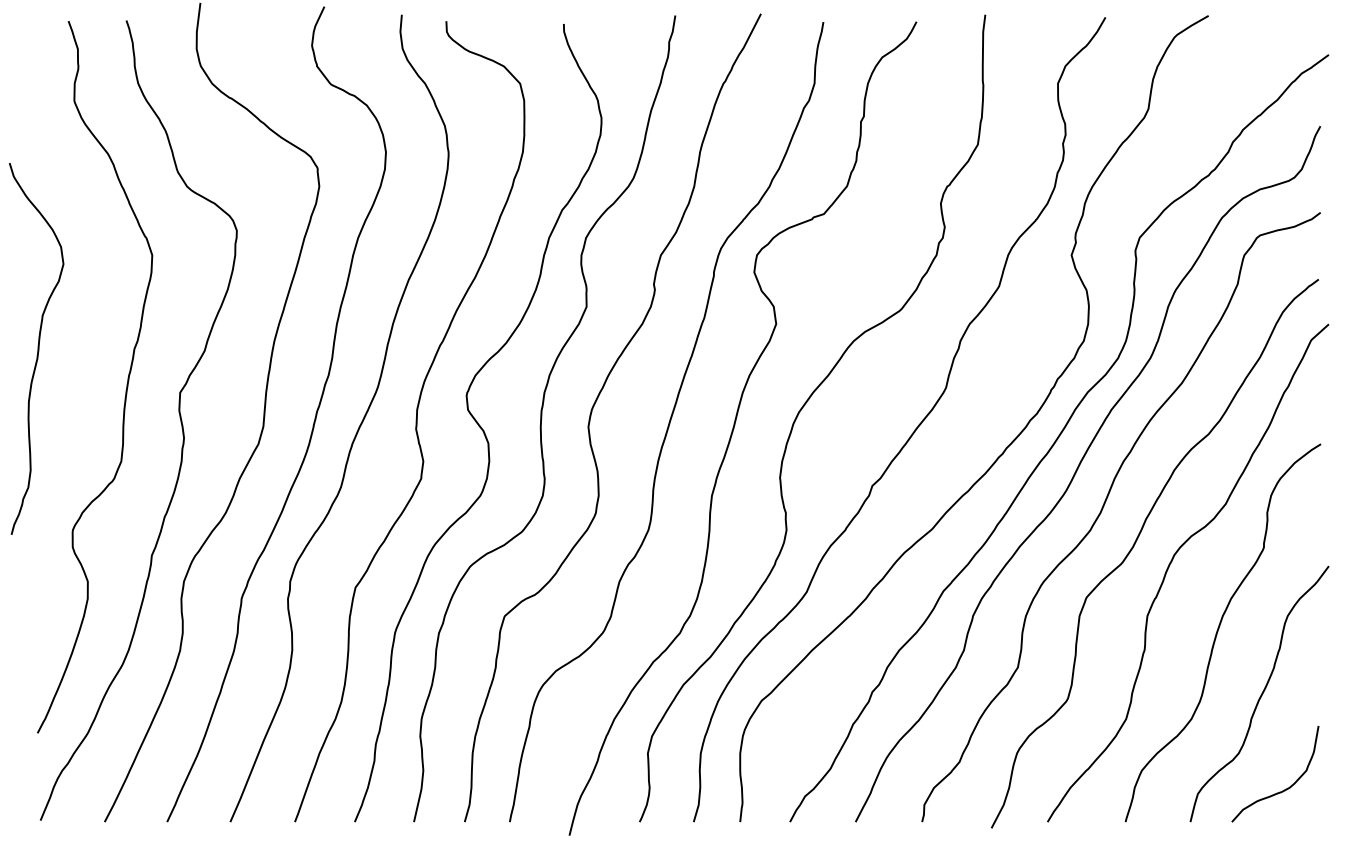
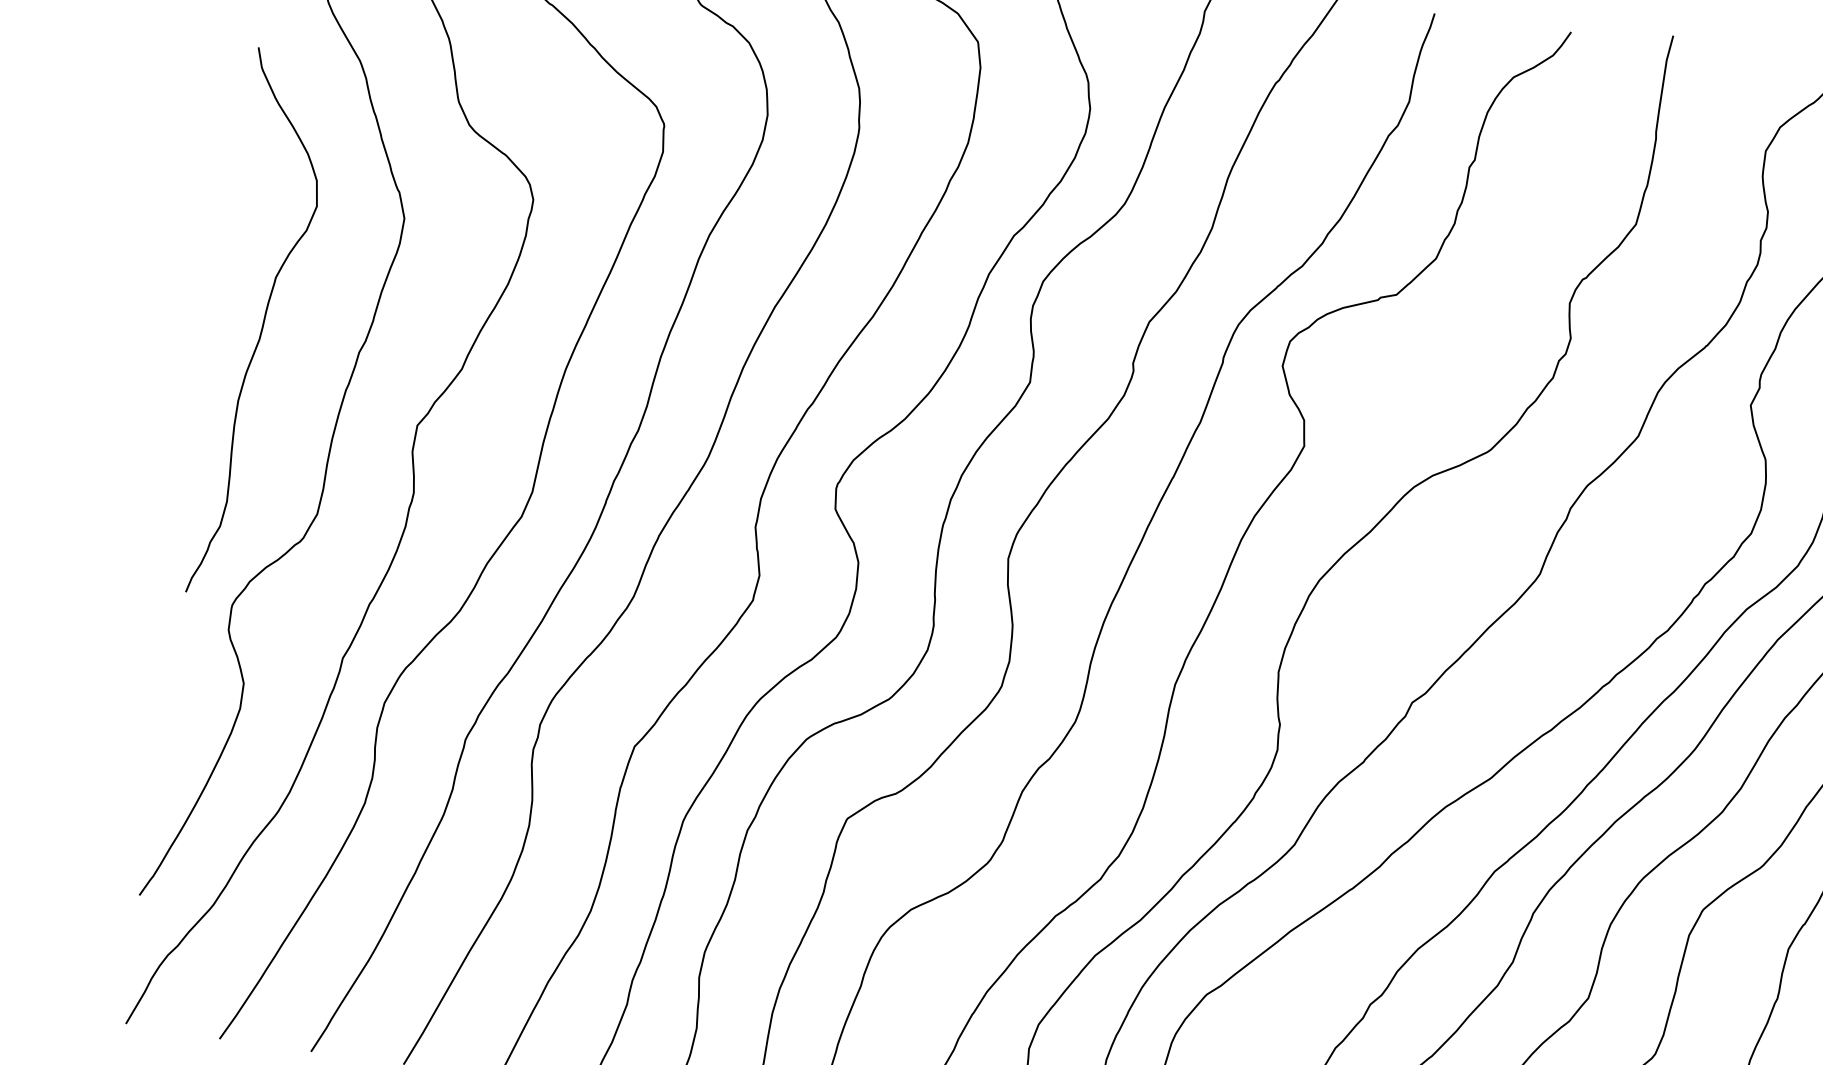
curve: (37, 348) -> (261, 324), moved

